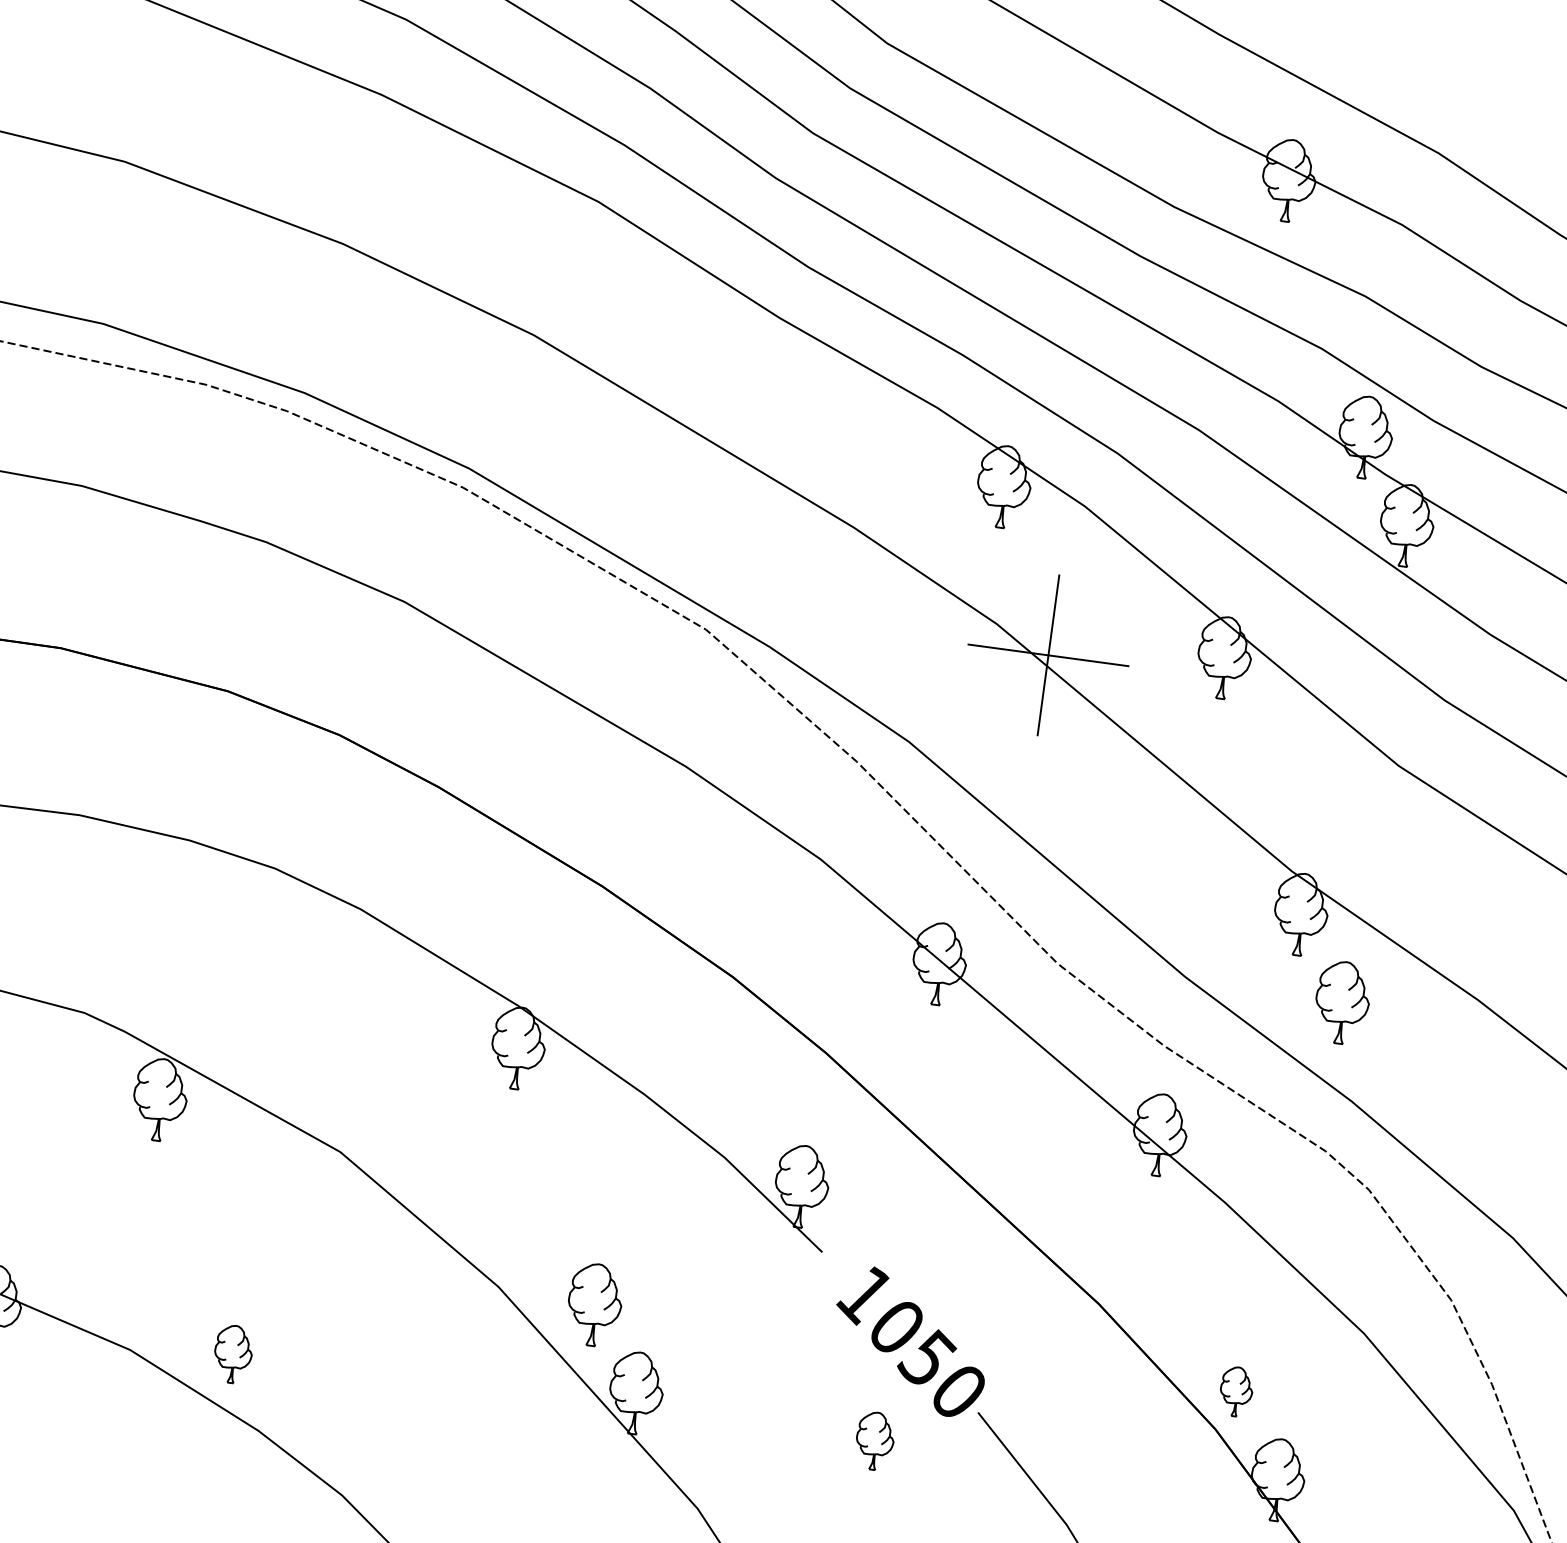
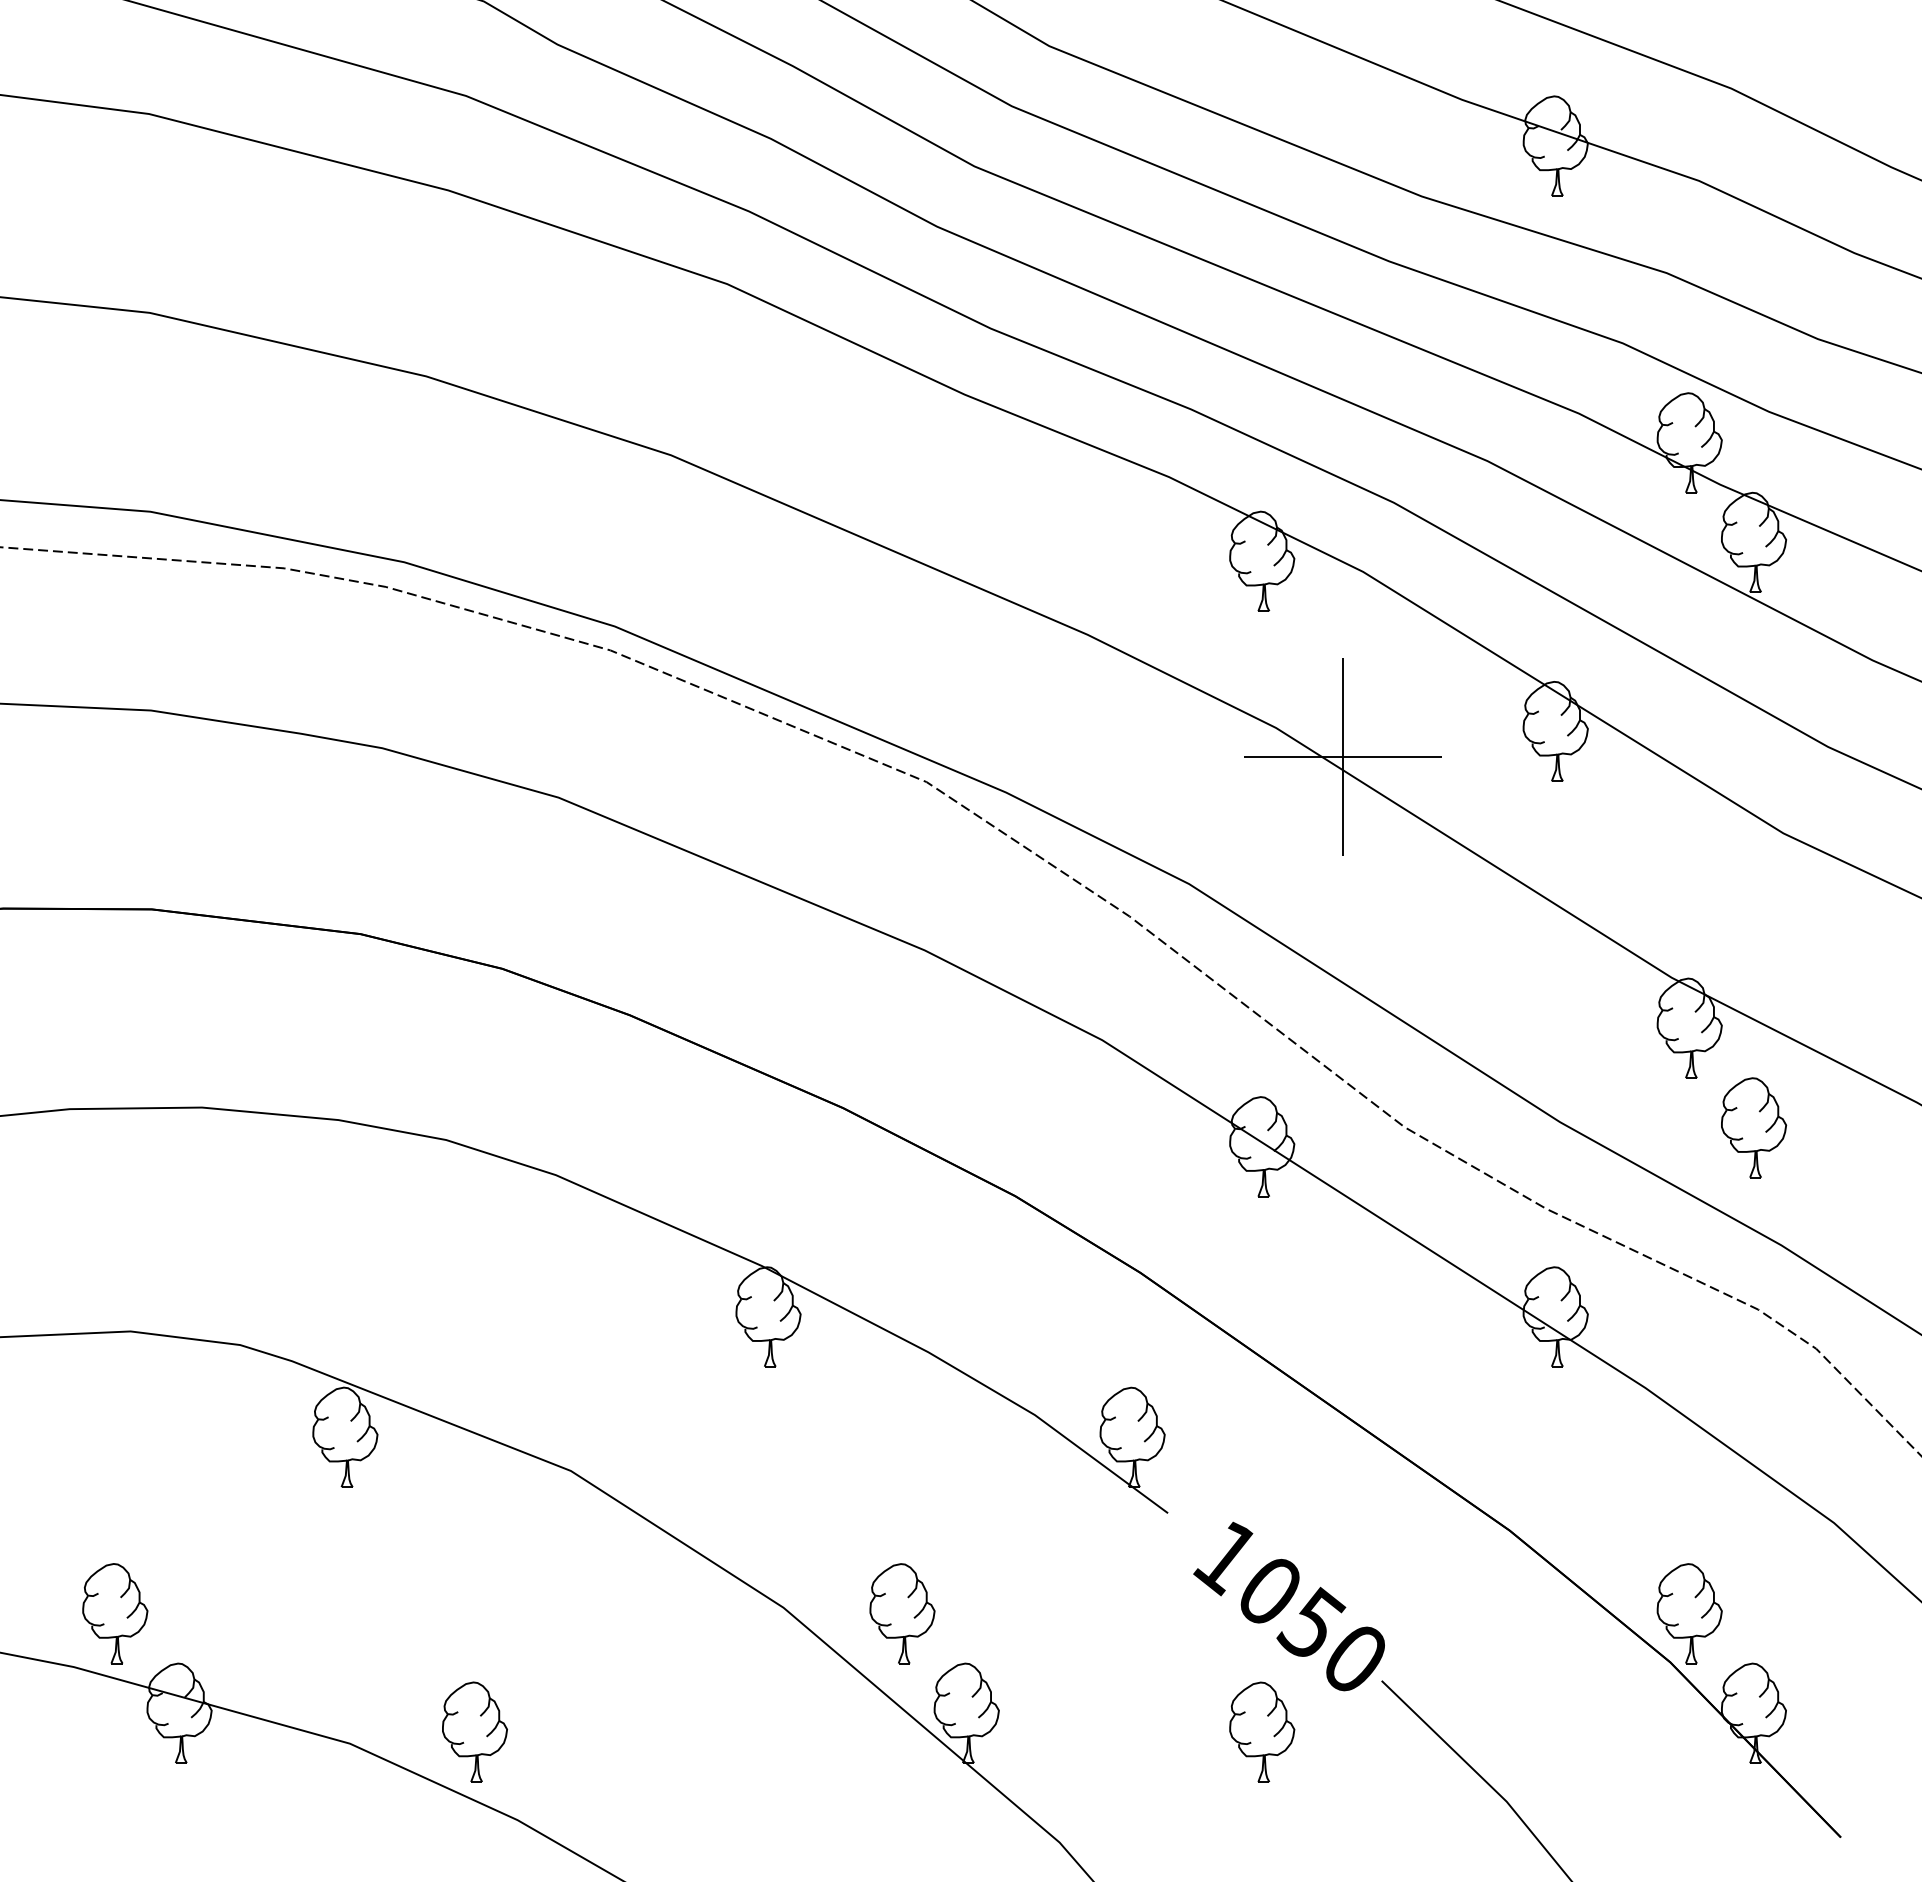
part: (233, 1353) -> (474, 1731), size x1.43
part: (1236, 1391) -> (1689, 1613), size x1.67
part: (875, 1440) -> (1262, 1731), size x1.43

